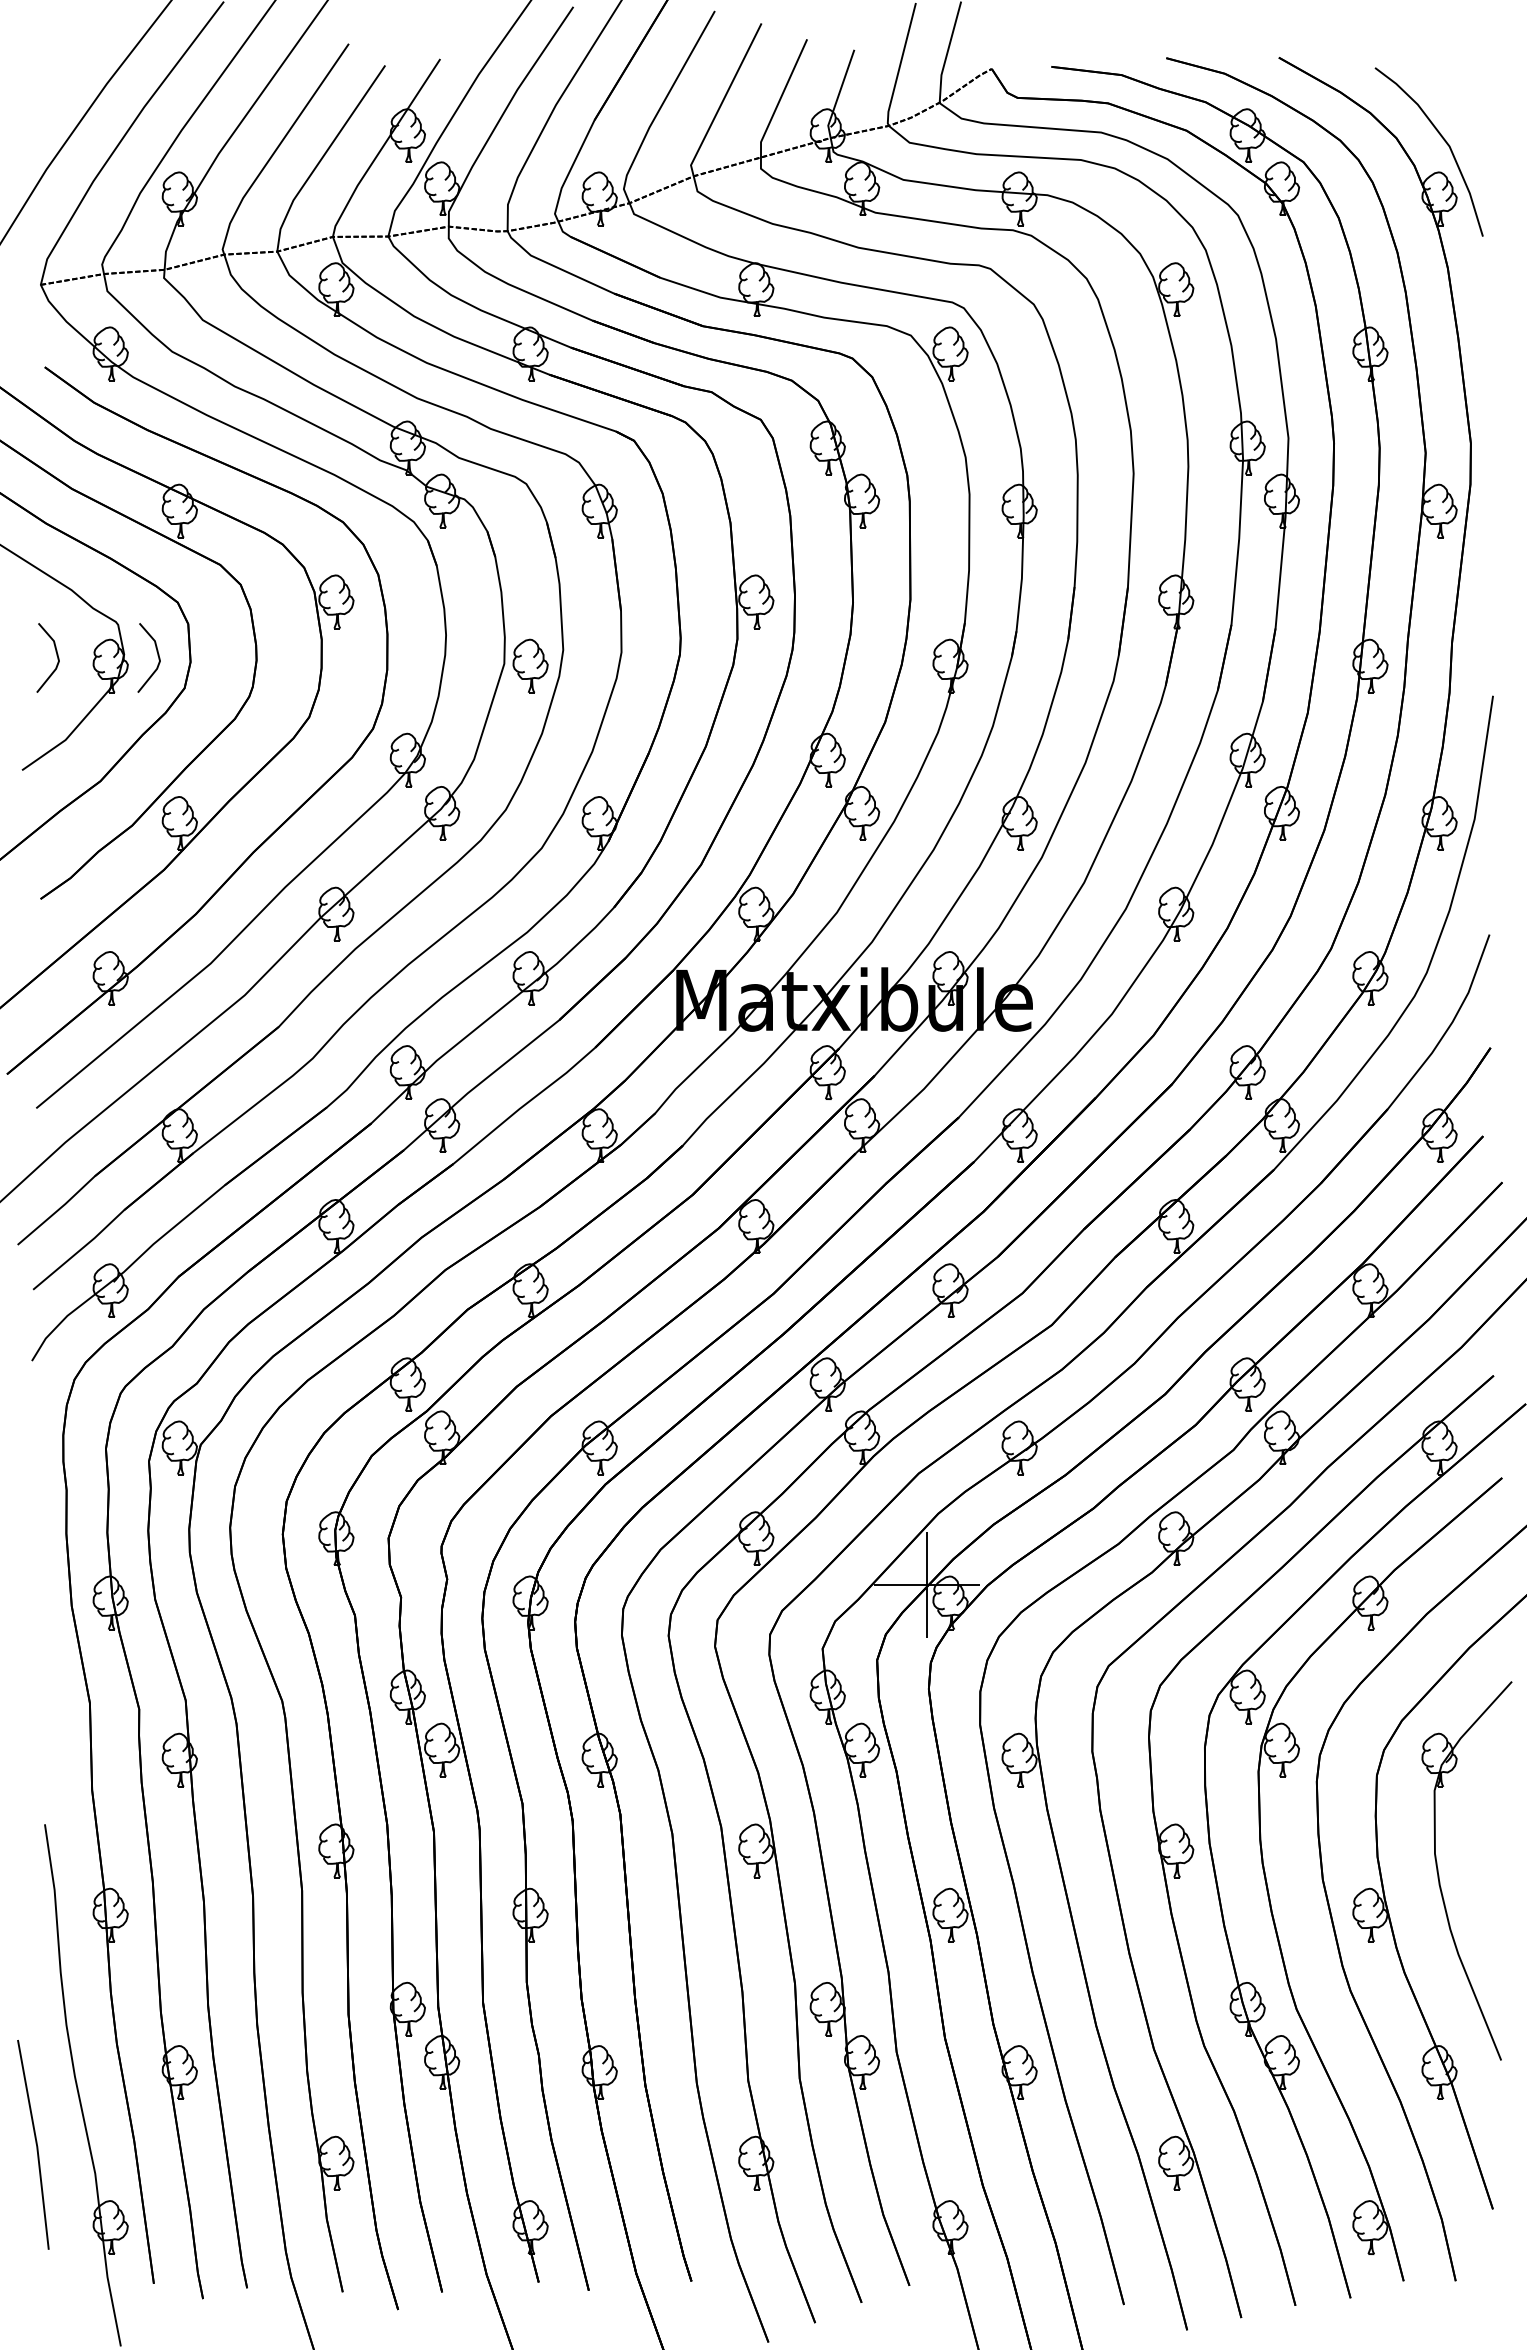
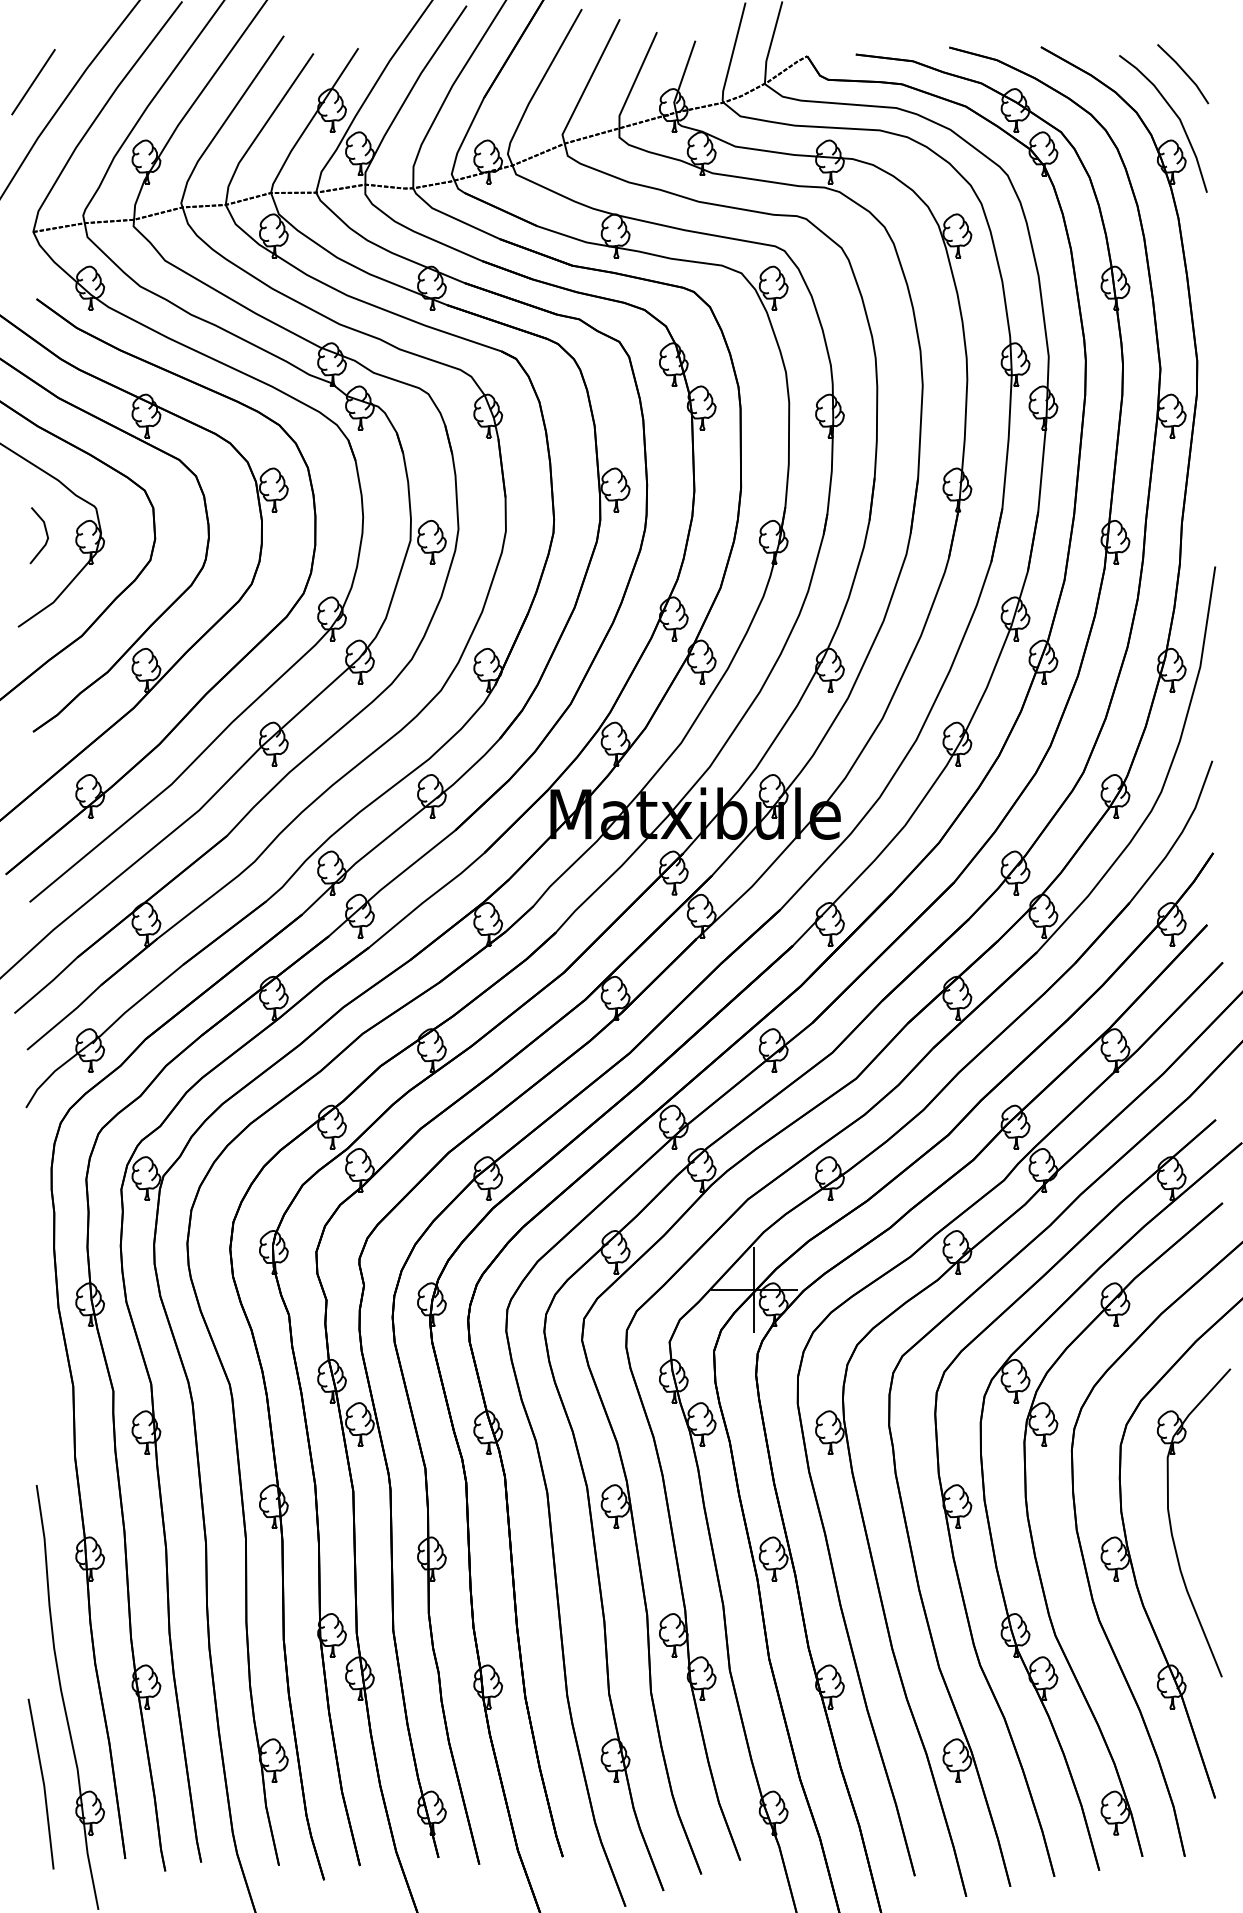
line: (1455, 90) -> (1184, 73), added
line: (40, 100) -> (33, 81), added
line: (157, 655) -> (128, 533), removed
line: (35, 2143) -> (42, 1783), moved

